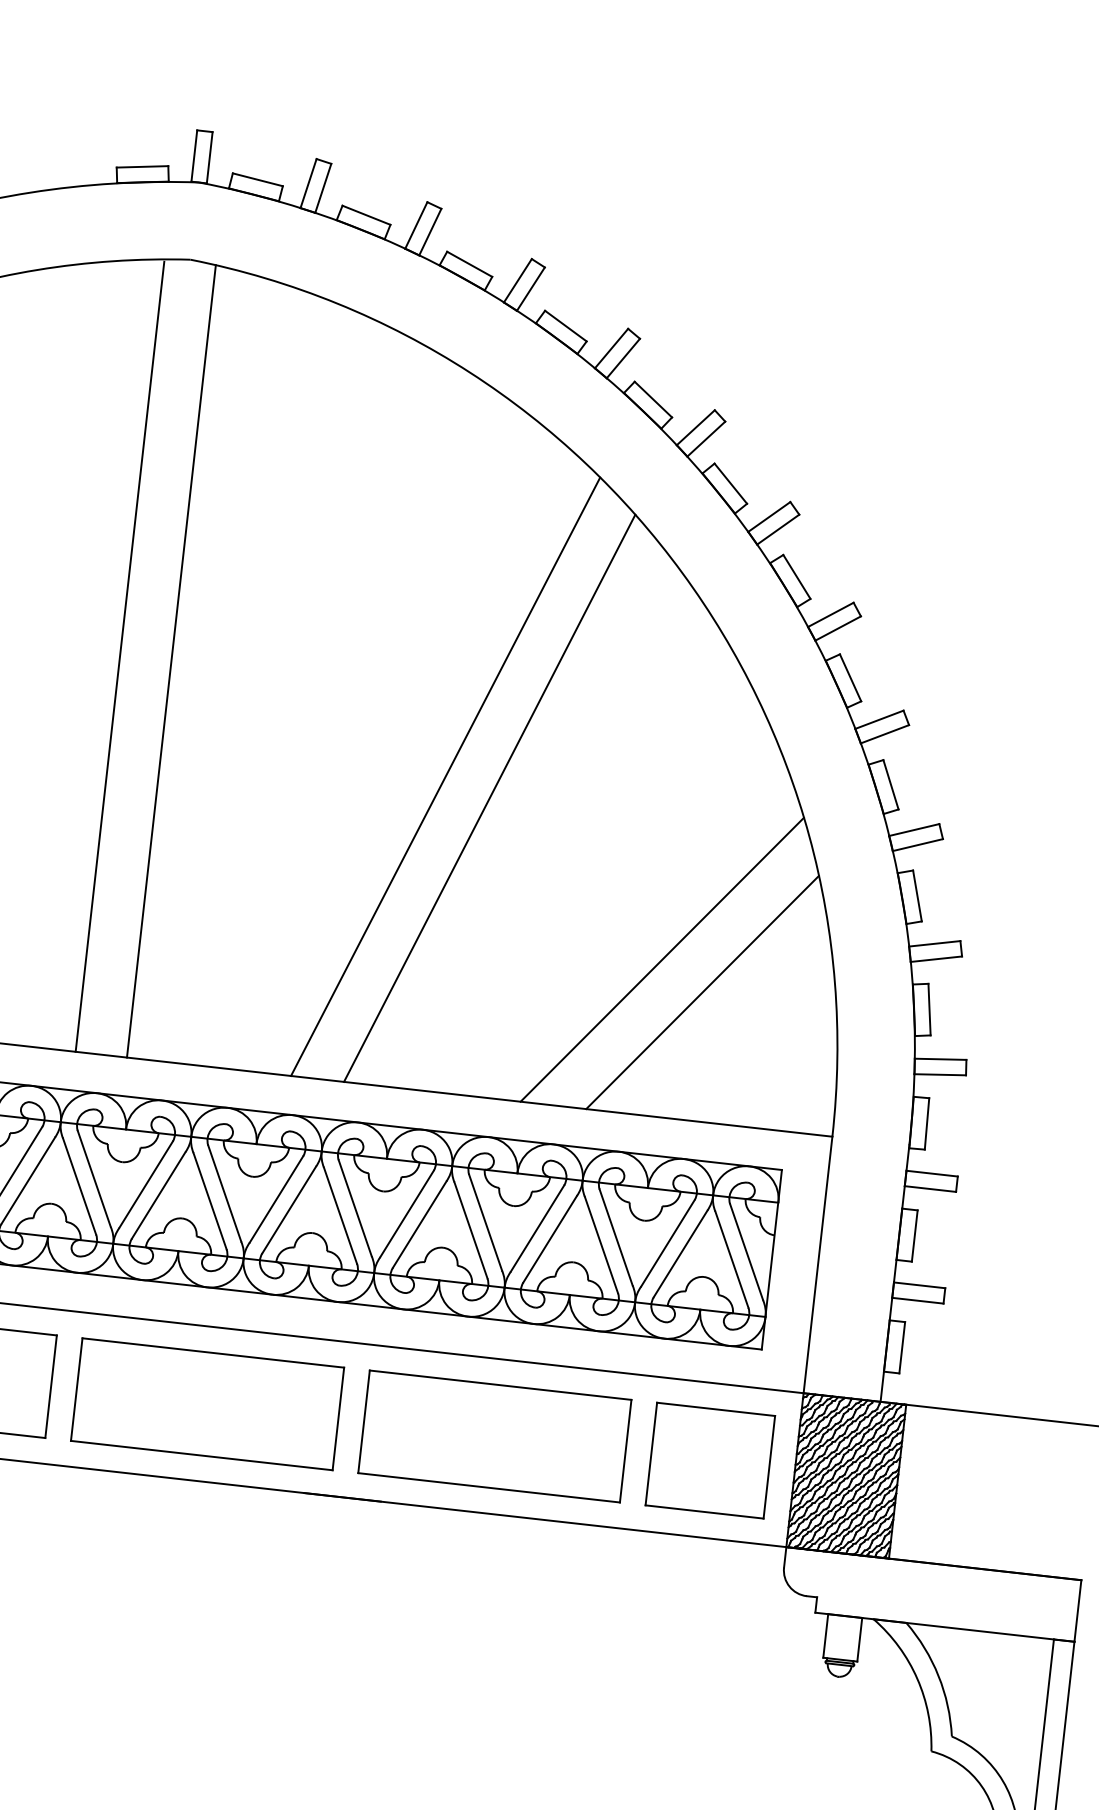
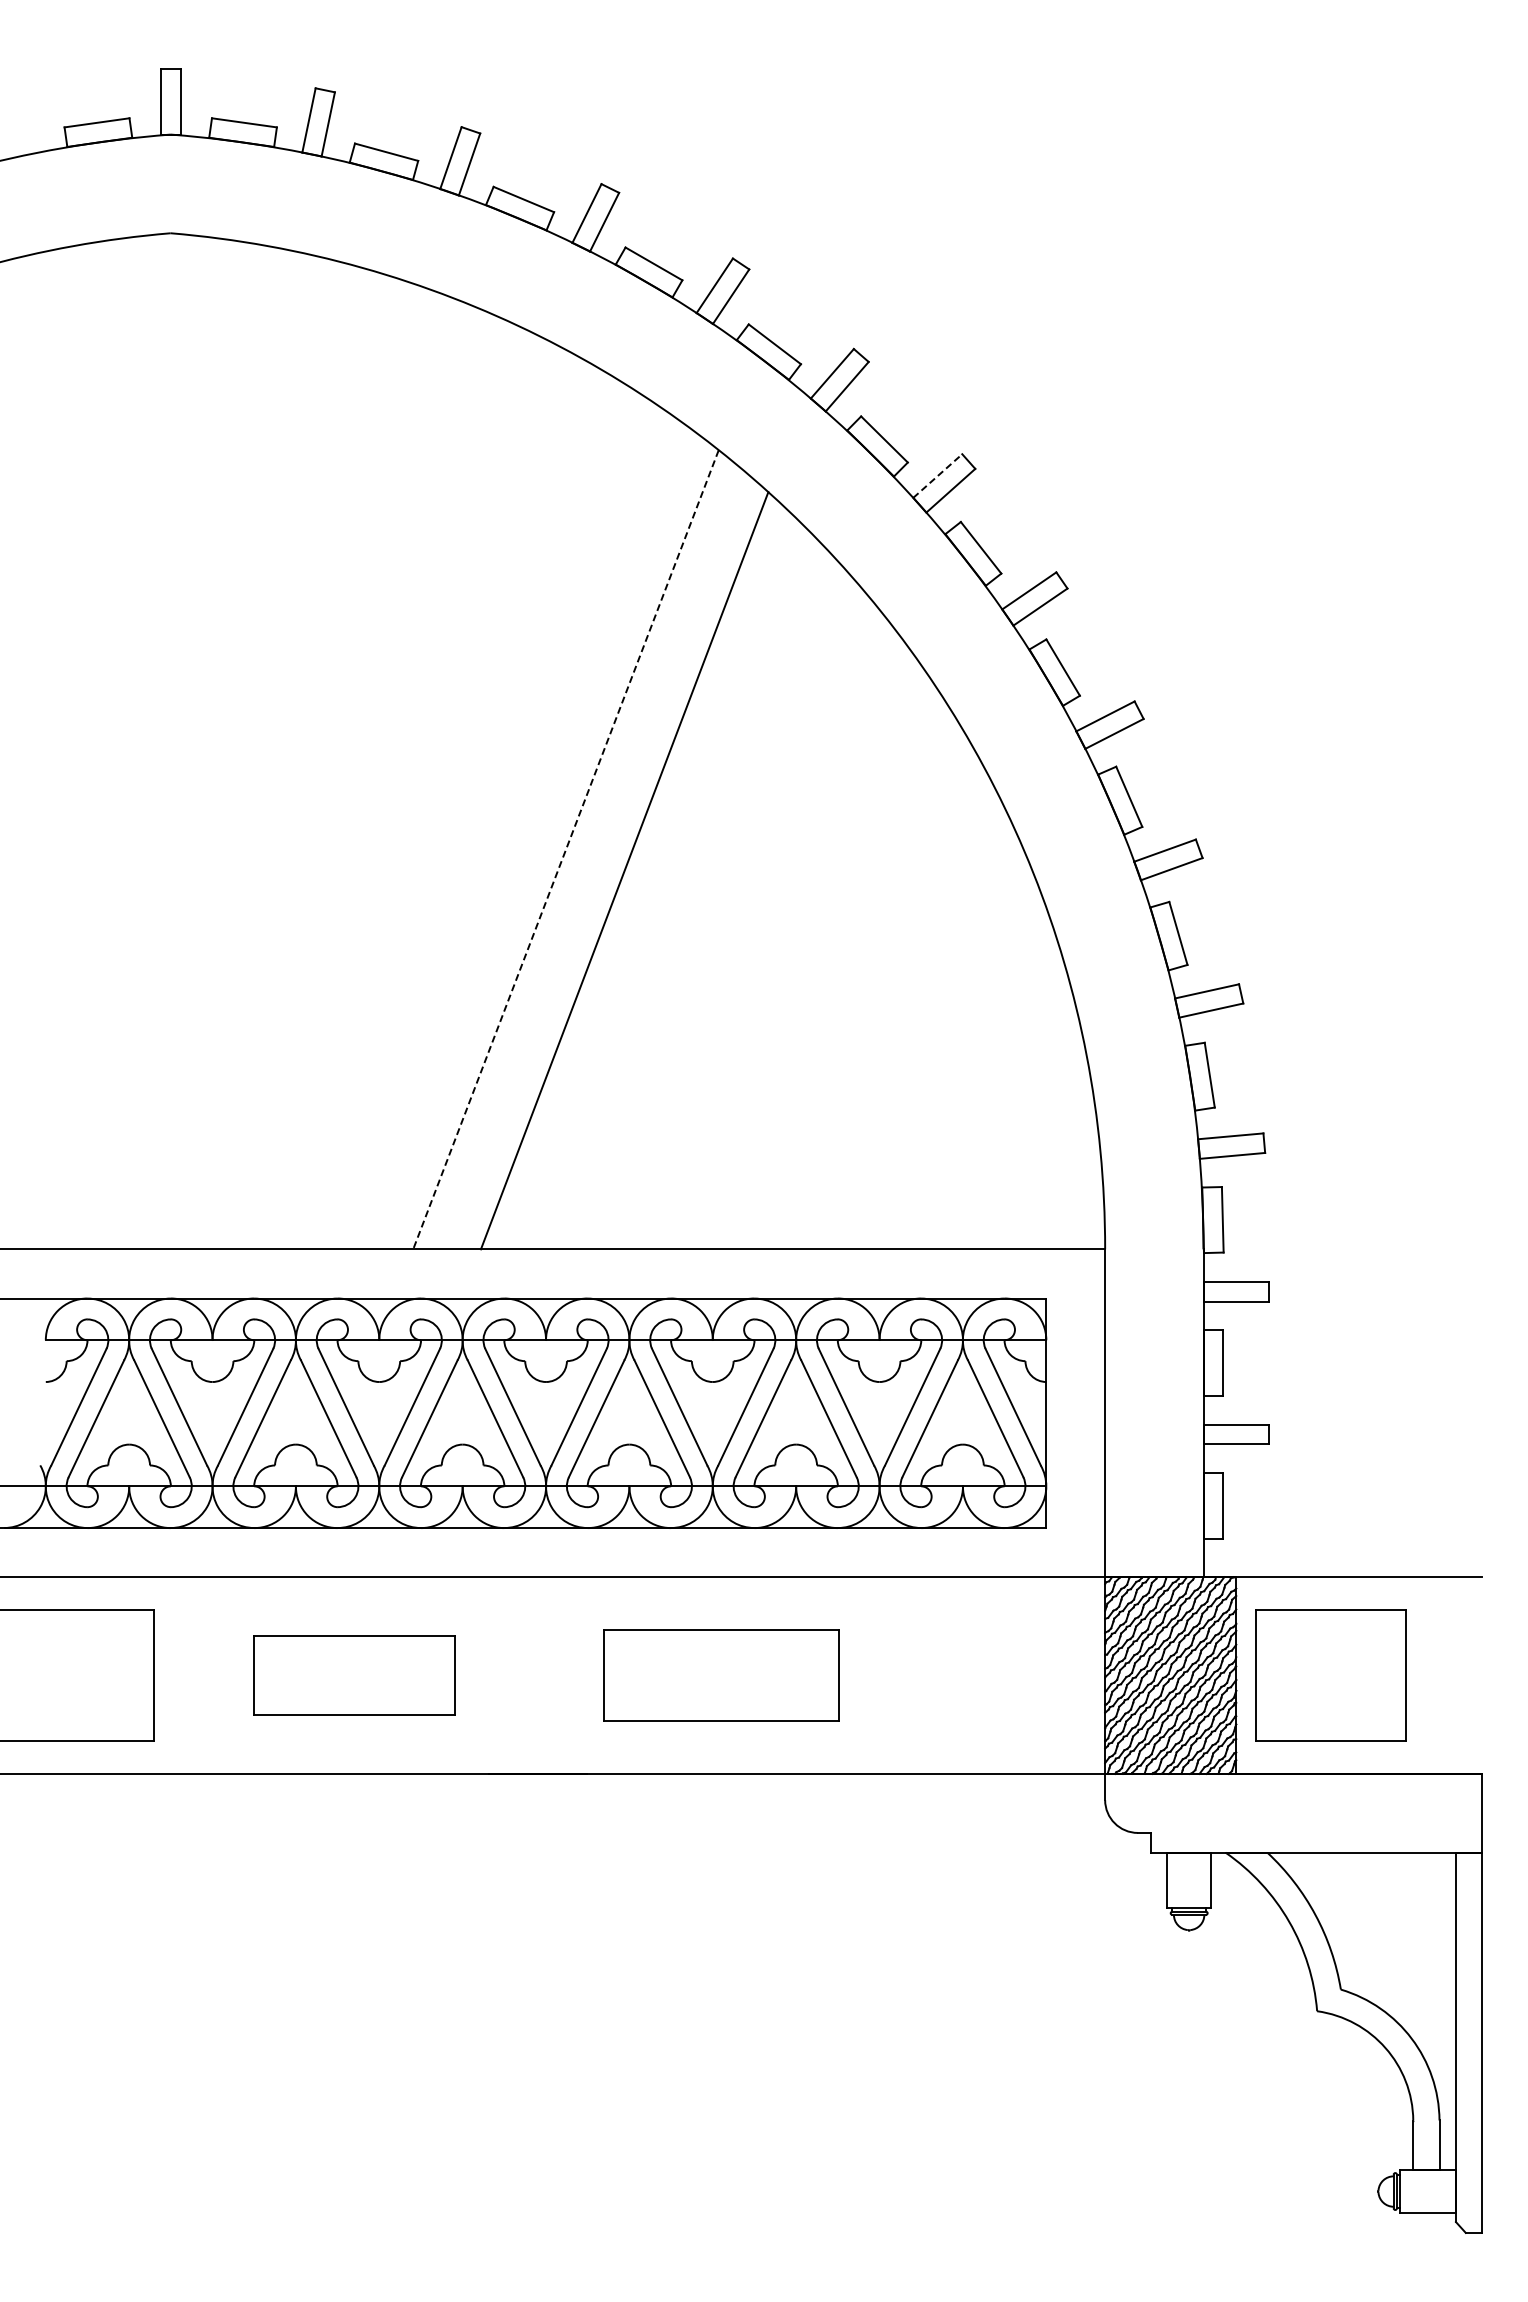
line: (769, 517) -> (937, 476), solid -> dashed
line: (119, 656) -> (137, 744), removed
line: (171, 661) -> (203, 742), removed
line: (445, 776) -> (565, 849), solid -> dashed
line: (662, 959) -> (865, 1049), removed
line: (702, 992) -> (920, 1085), removed
part: (207, 1404) -> (354, 1675), size x0.6
part: (494, 1436) -> (721, 1675), size x0.7
part: (709, 1460) -> (1330, 1675), moved

